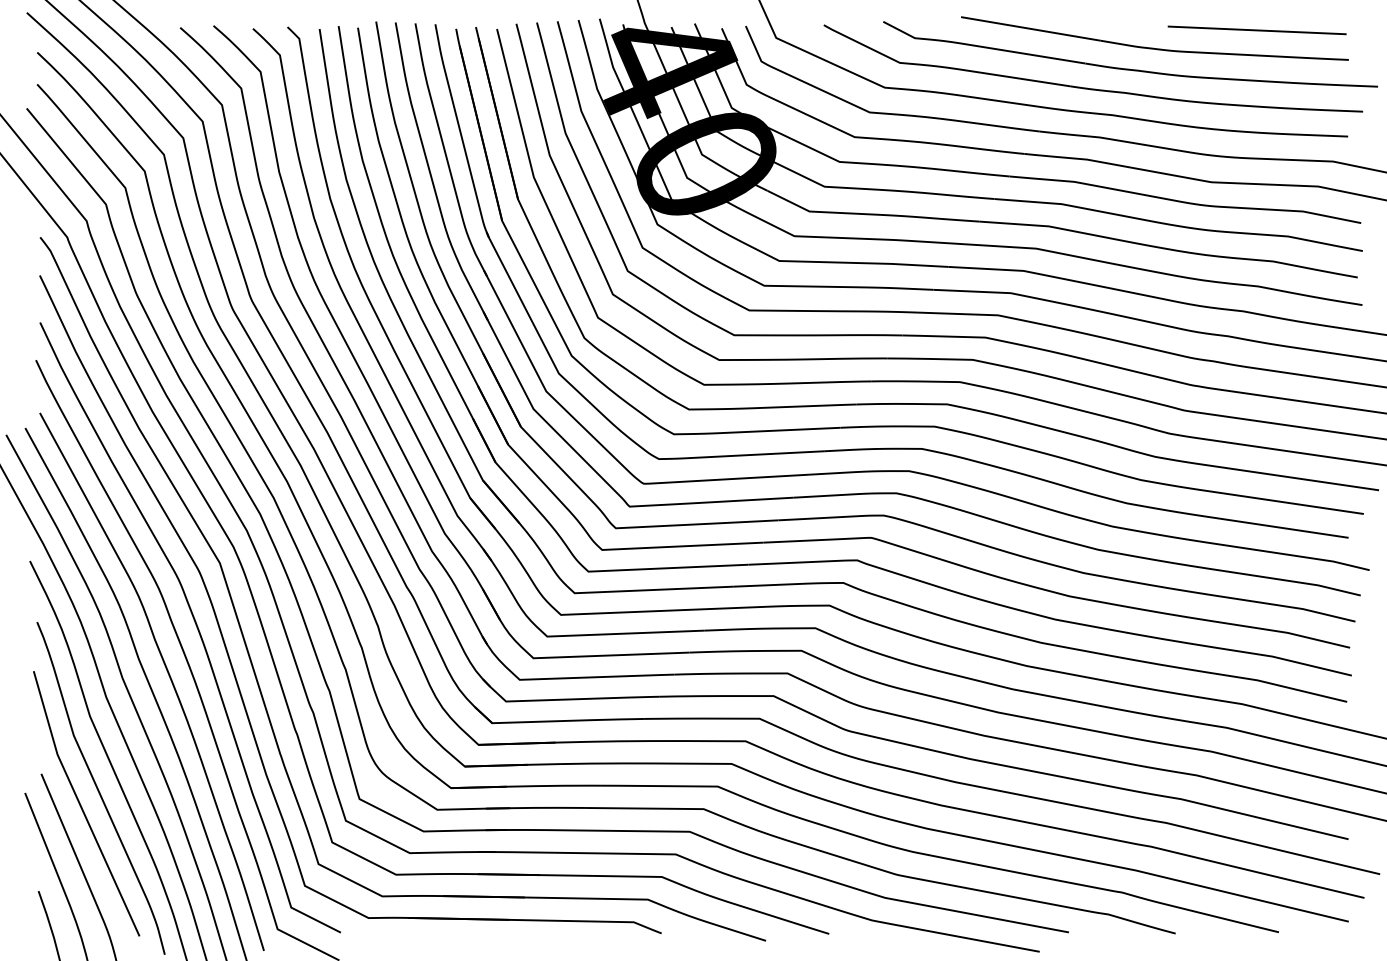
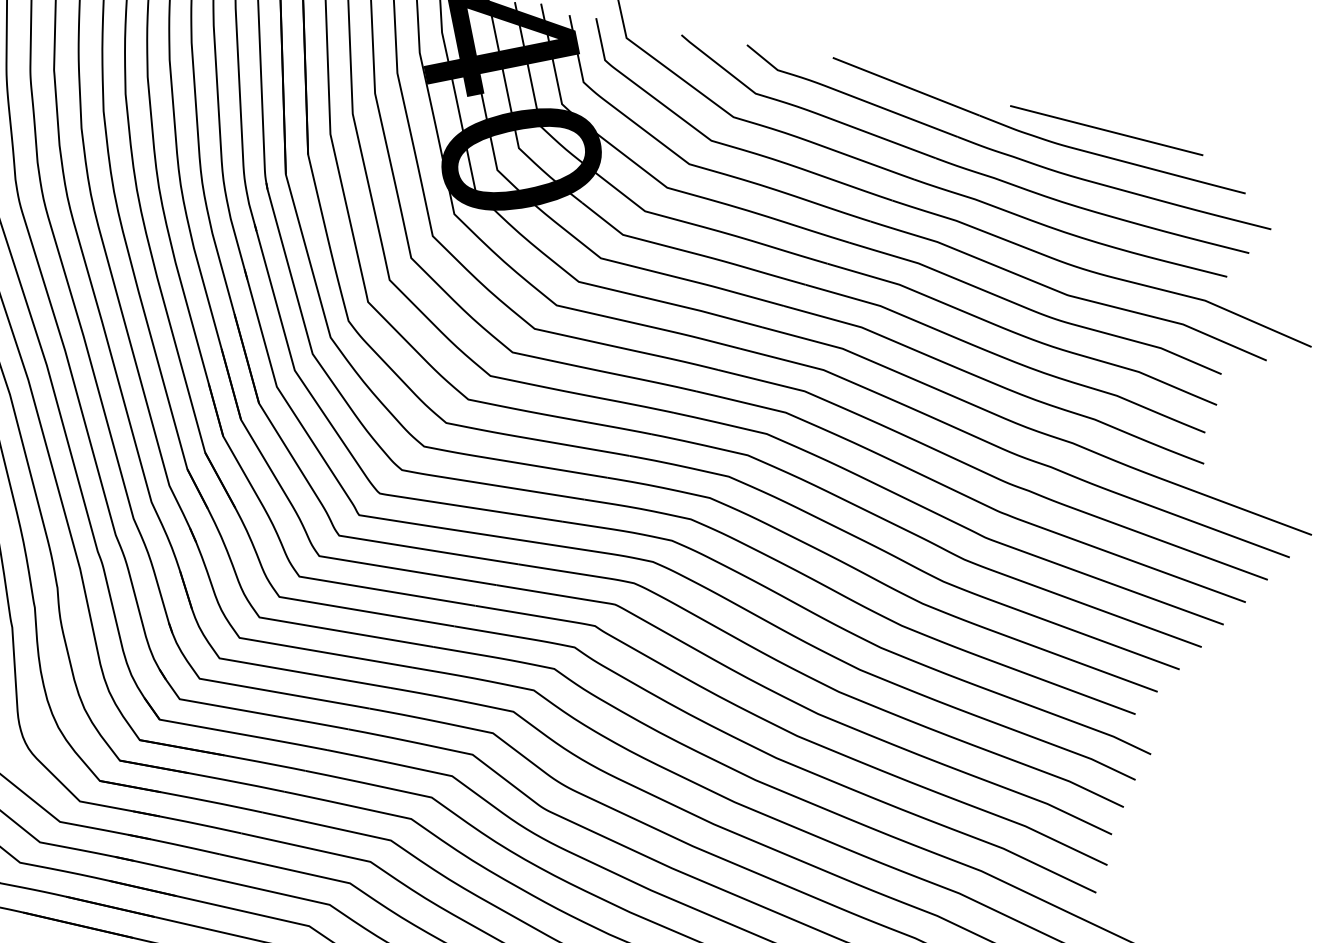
line: (1256, 30) -> (1105, 130), moved

